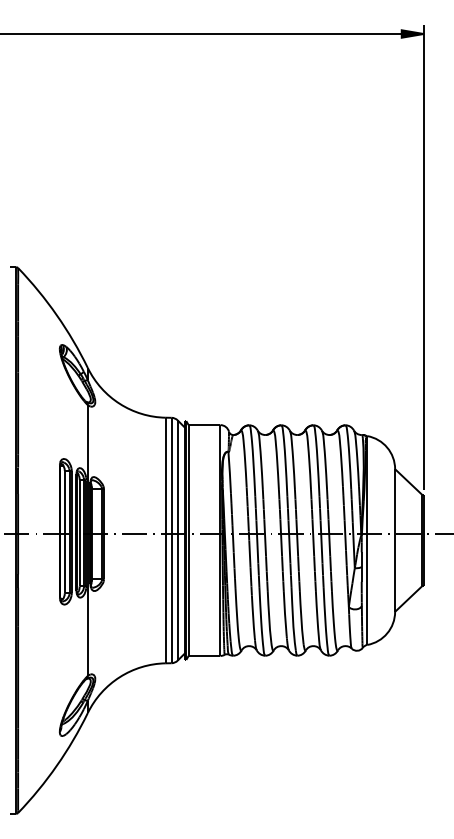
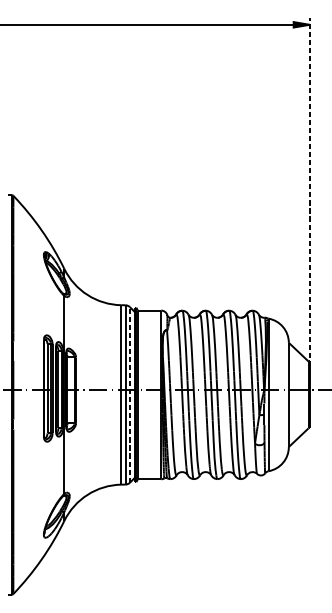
line: (423, 257) -> (309, 188), solid -> dashed
line: (177, 540) -> (129, 394), solid -> dashed

